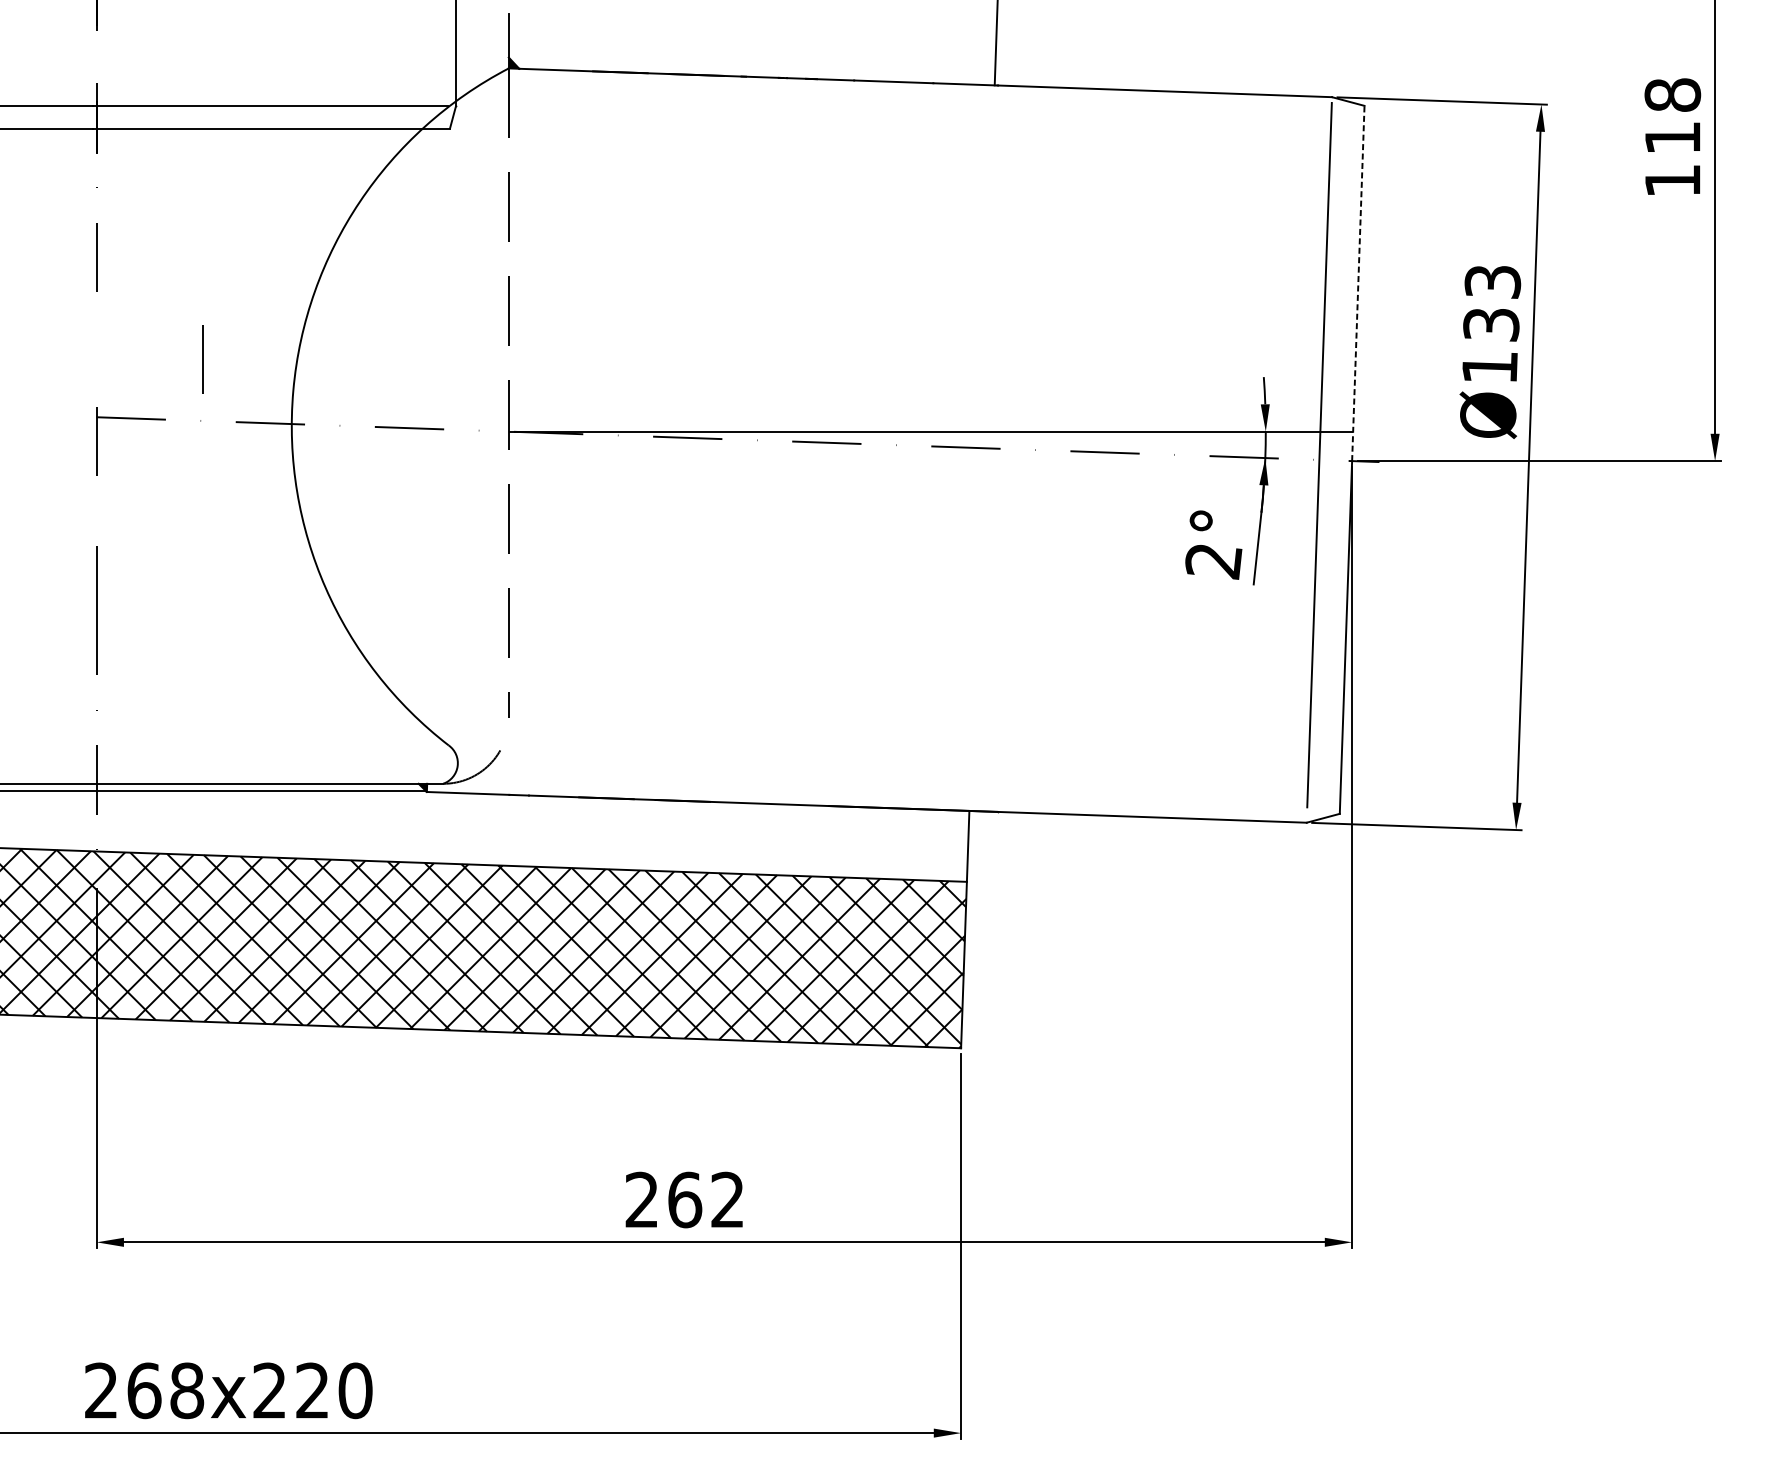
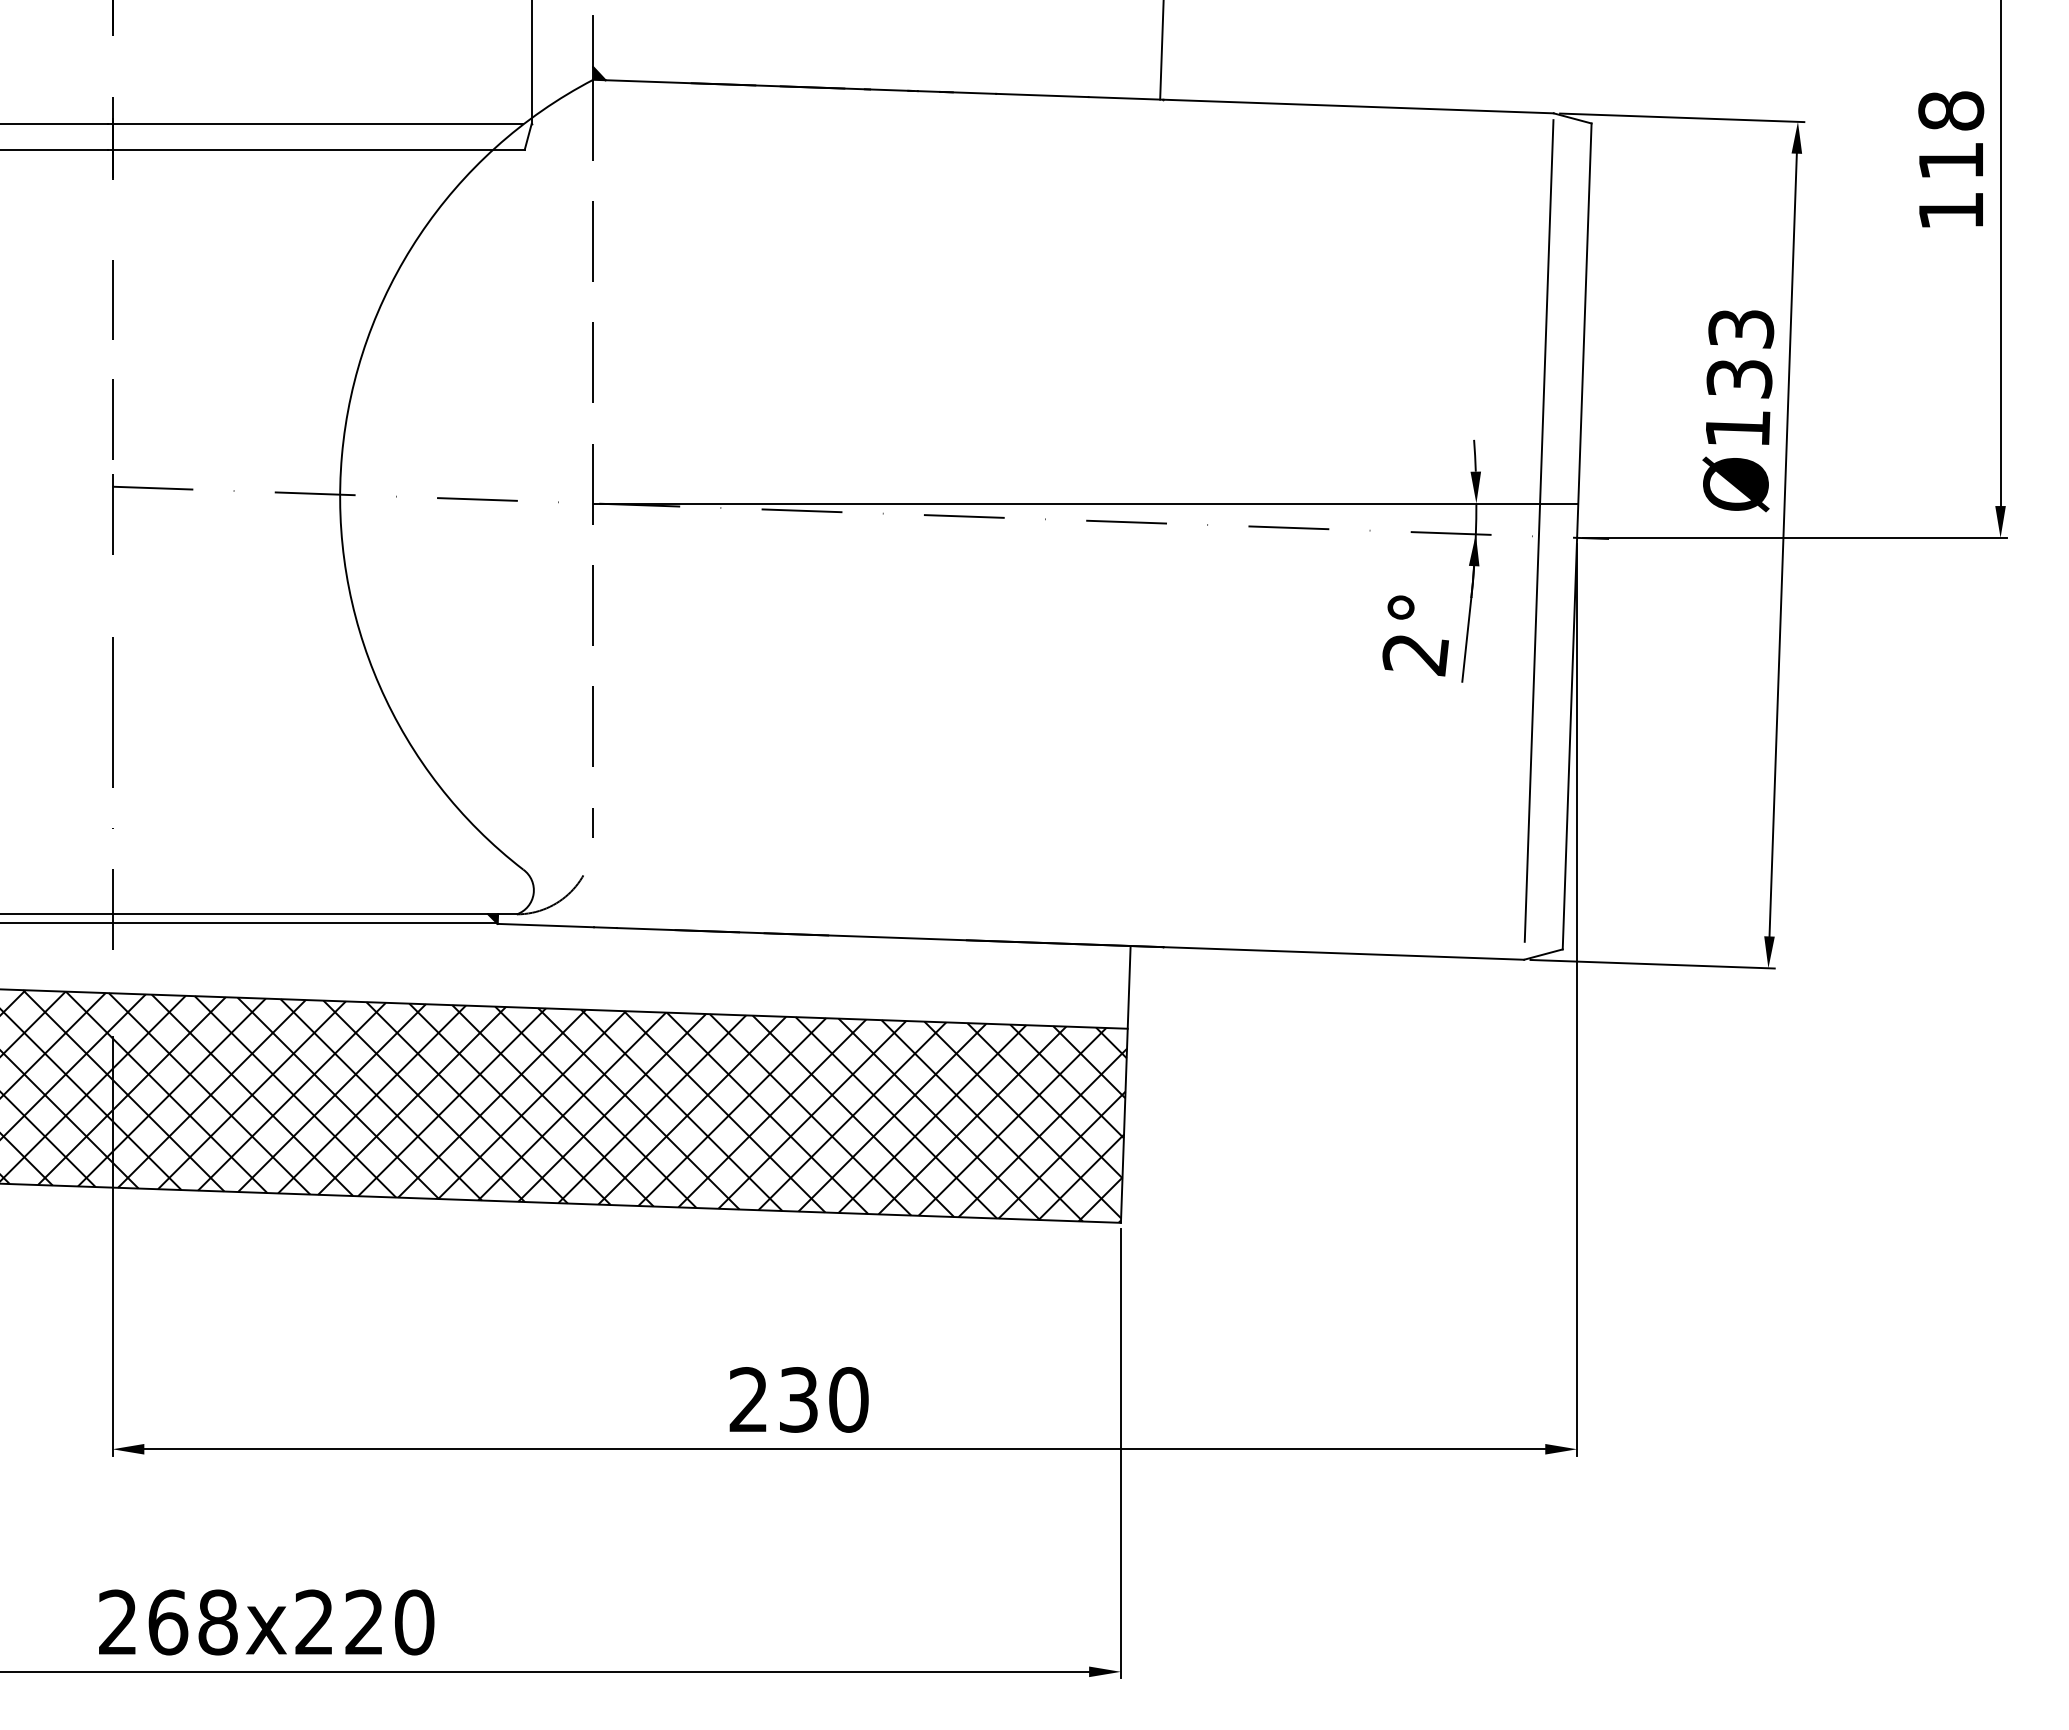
line: (1358, 283) -> (1584, 330), dashed -> solid
line: (202, 359) -> (112, 419), moved
text: (706, 1199) -> (823, 1399), 262 -> 230

